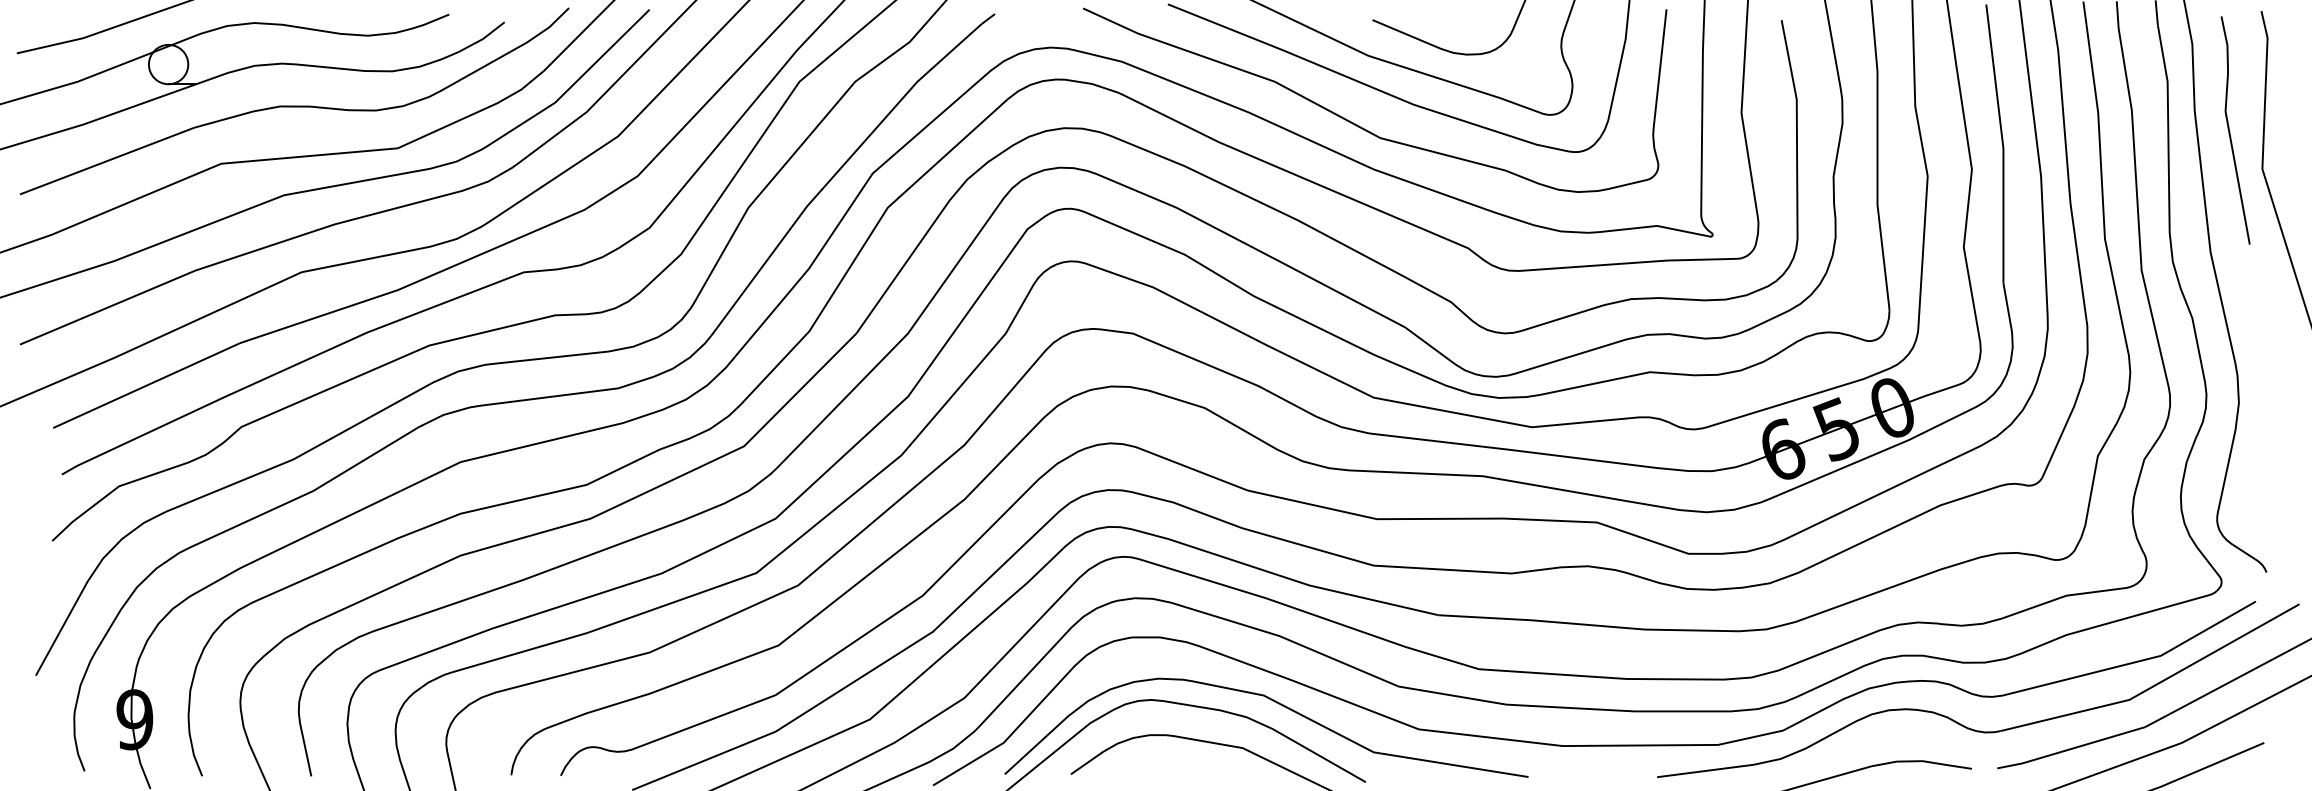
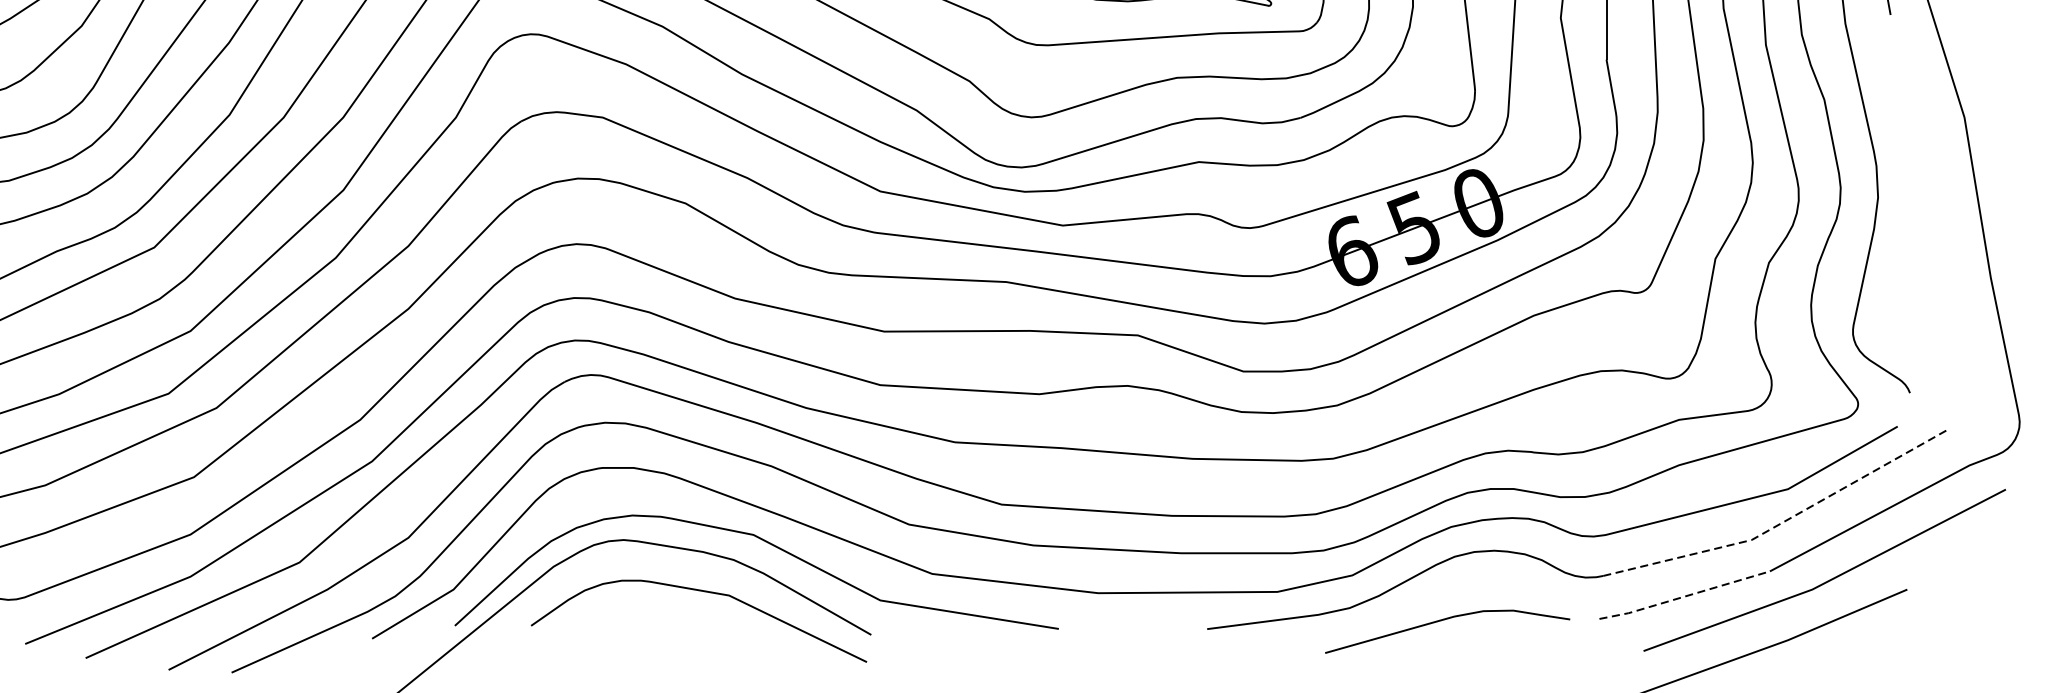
line: (2156, 684) -> (1783, 522), solid -> dashed
line: (2071, 748) -> (1685, 596), solid -> dashed

